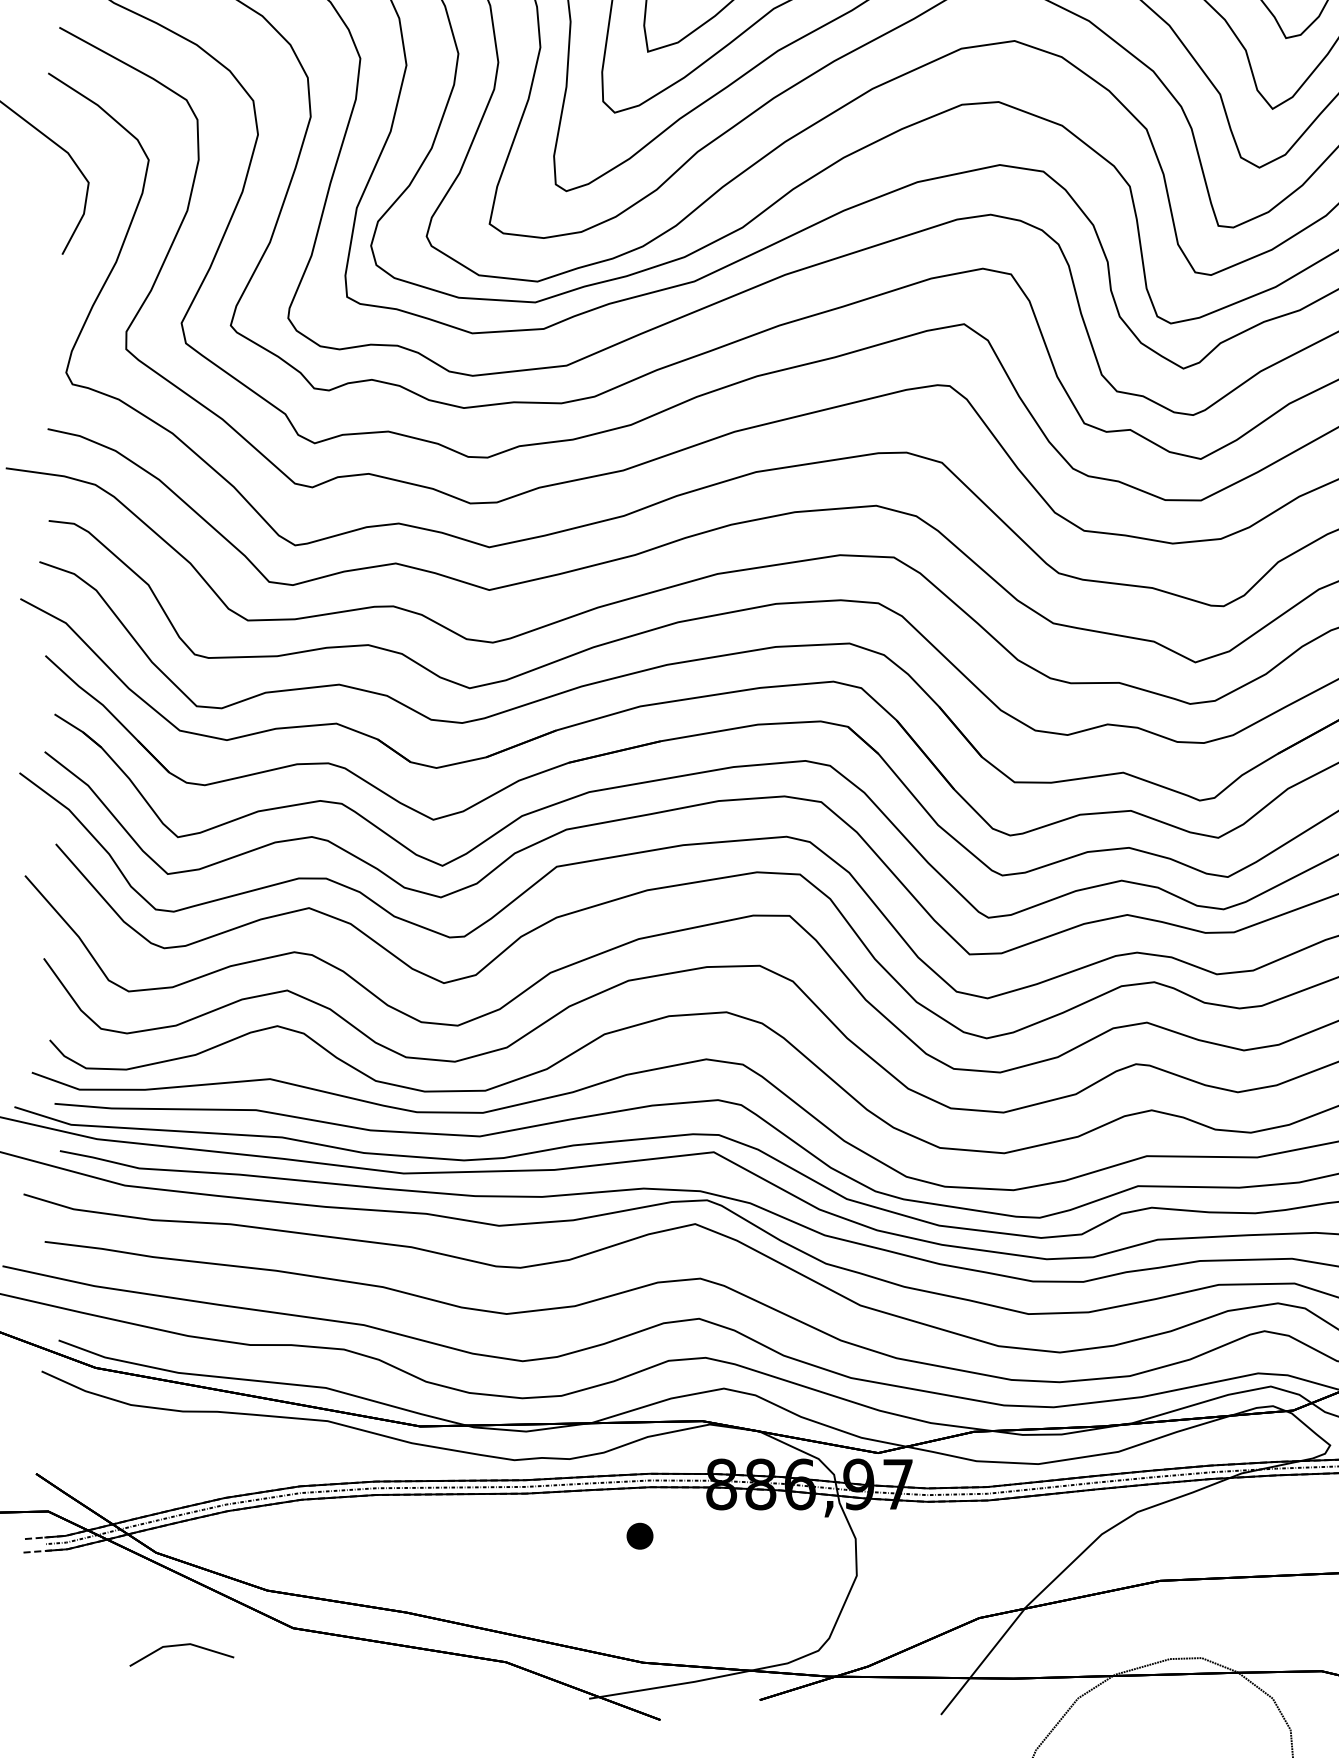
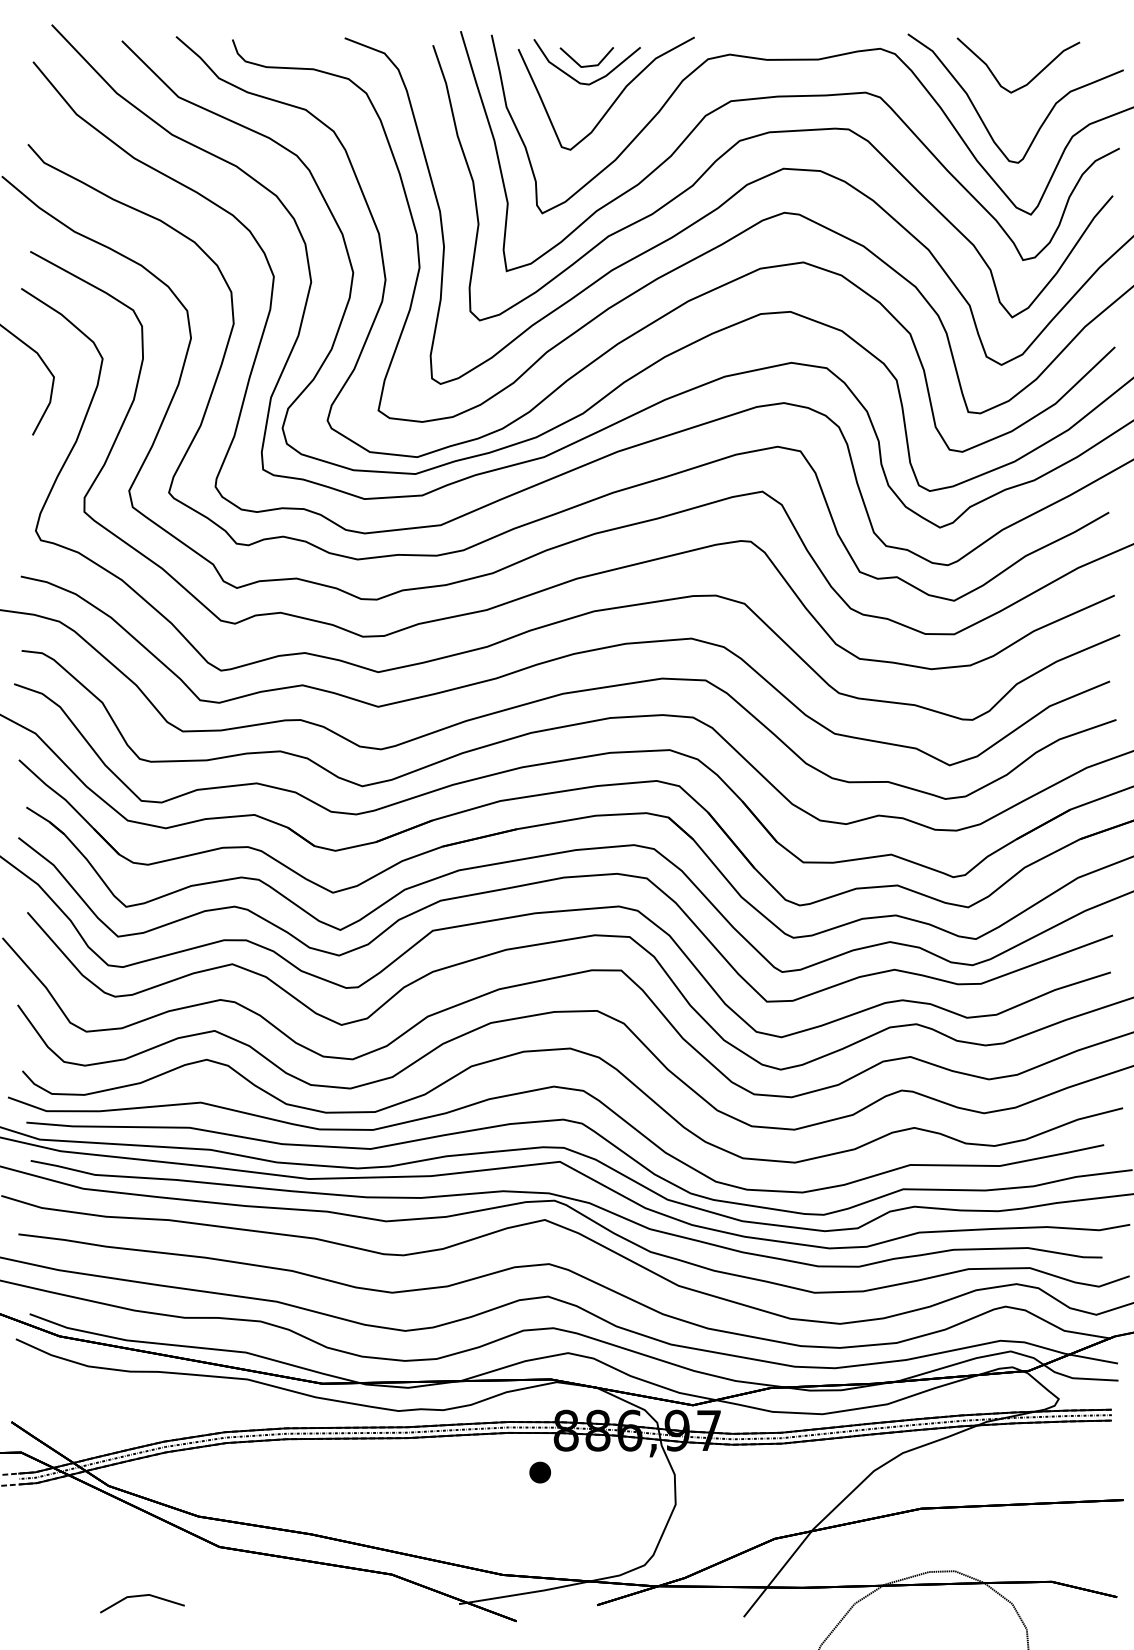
part: (639, 1536) -> (539, 1472), moved
line: (181, 1646) -> (142, 1596), moved

